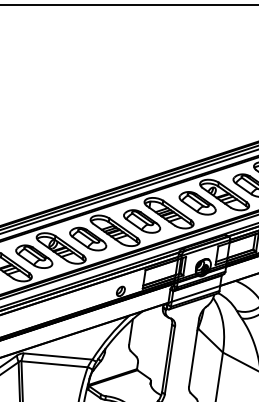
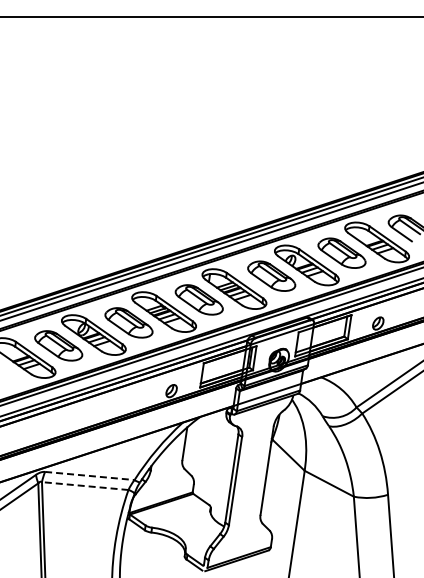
line: (57, 356) -> (89, 475), solid -> dashed
line: (54, 364) -> (84, 486), solid -> dashed

